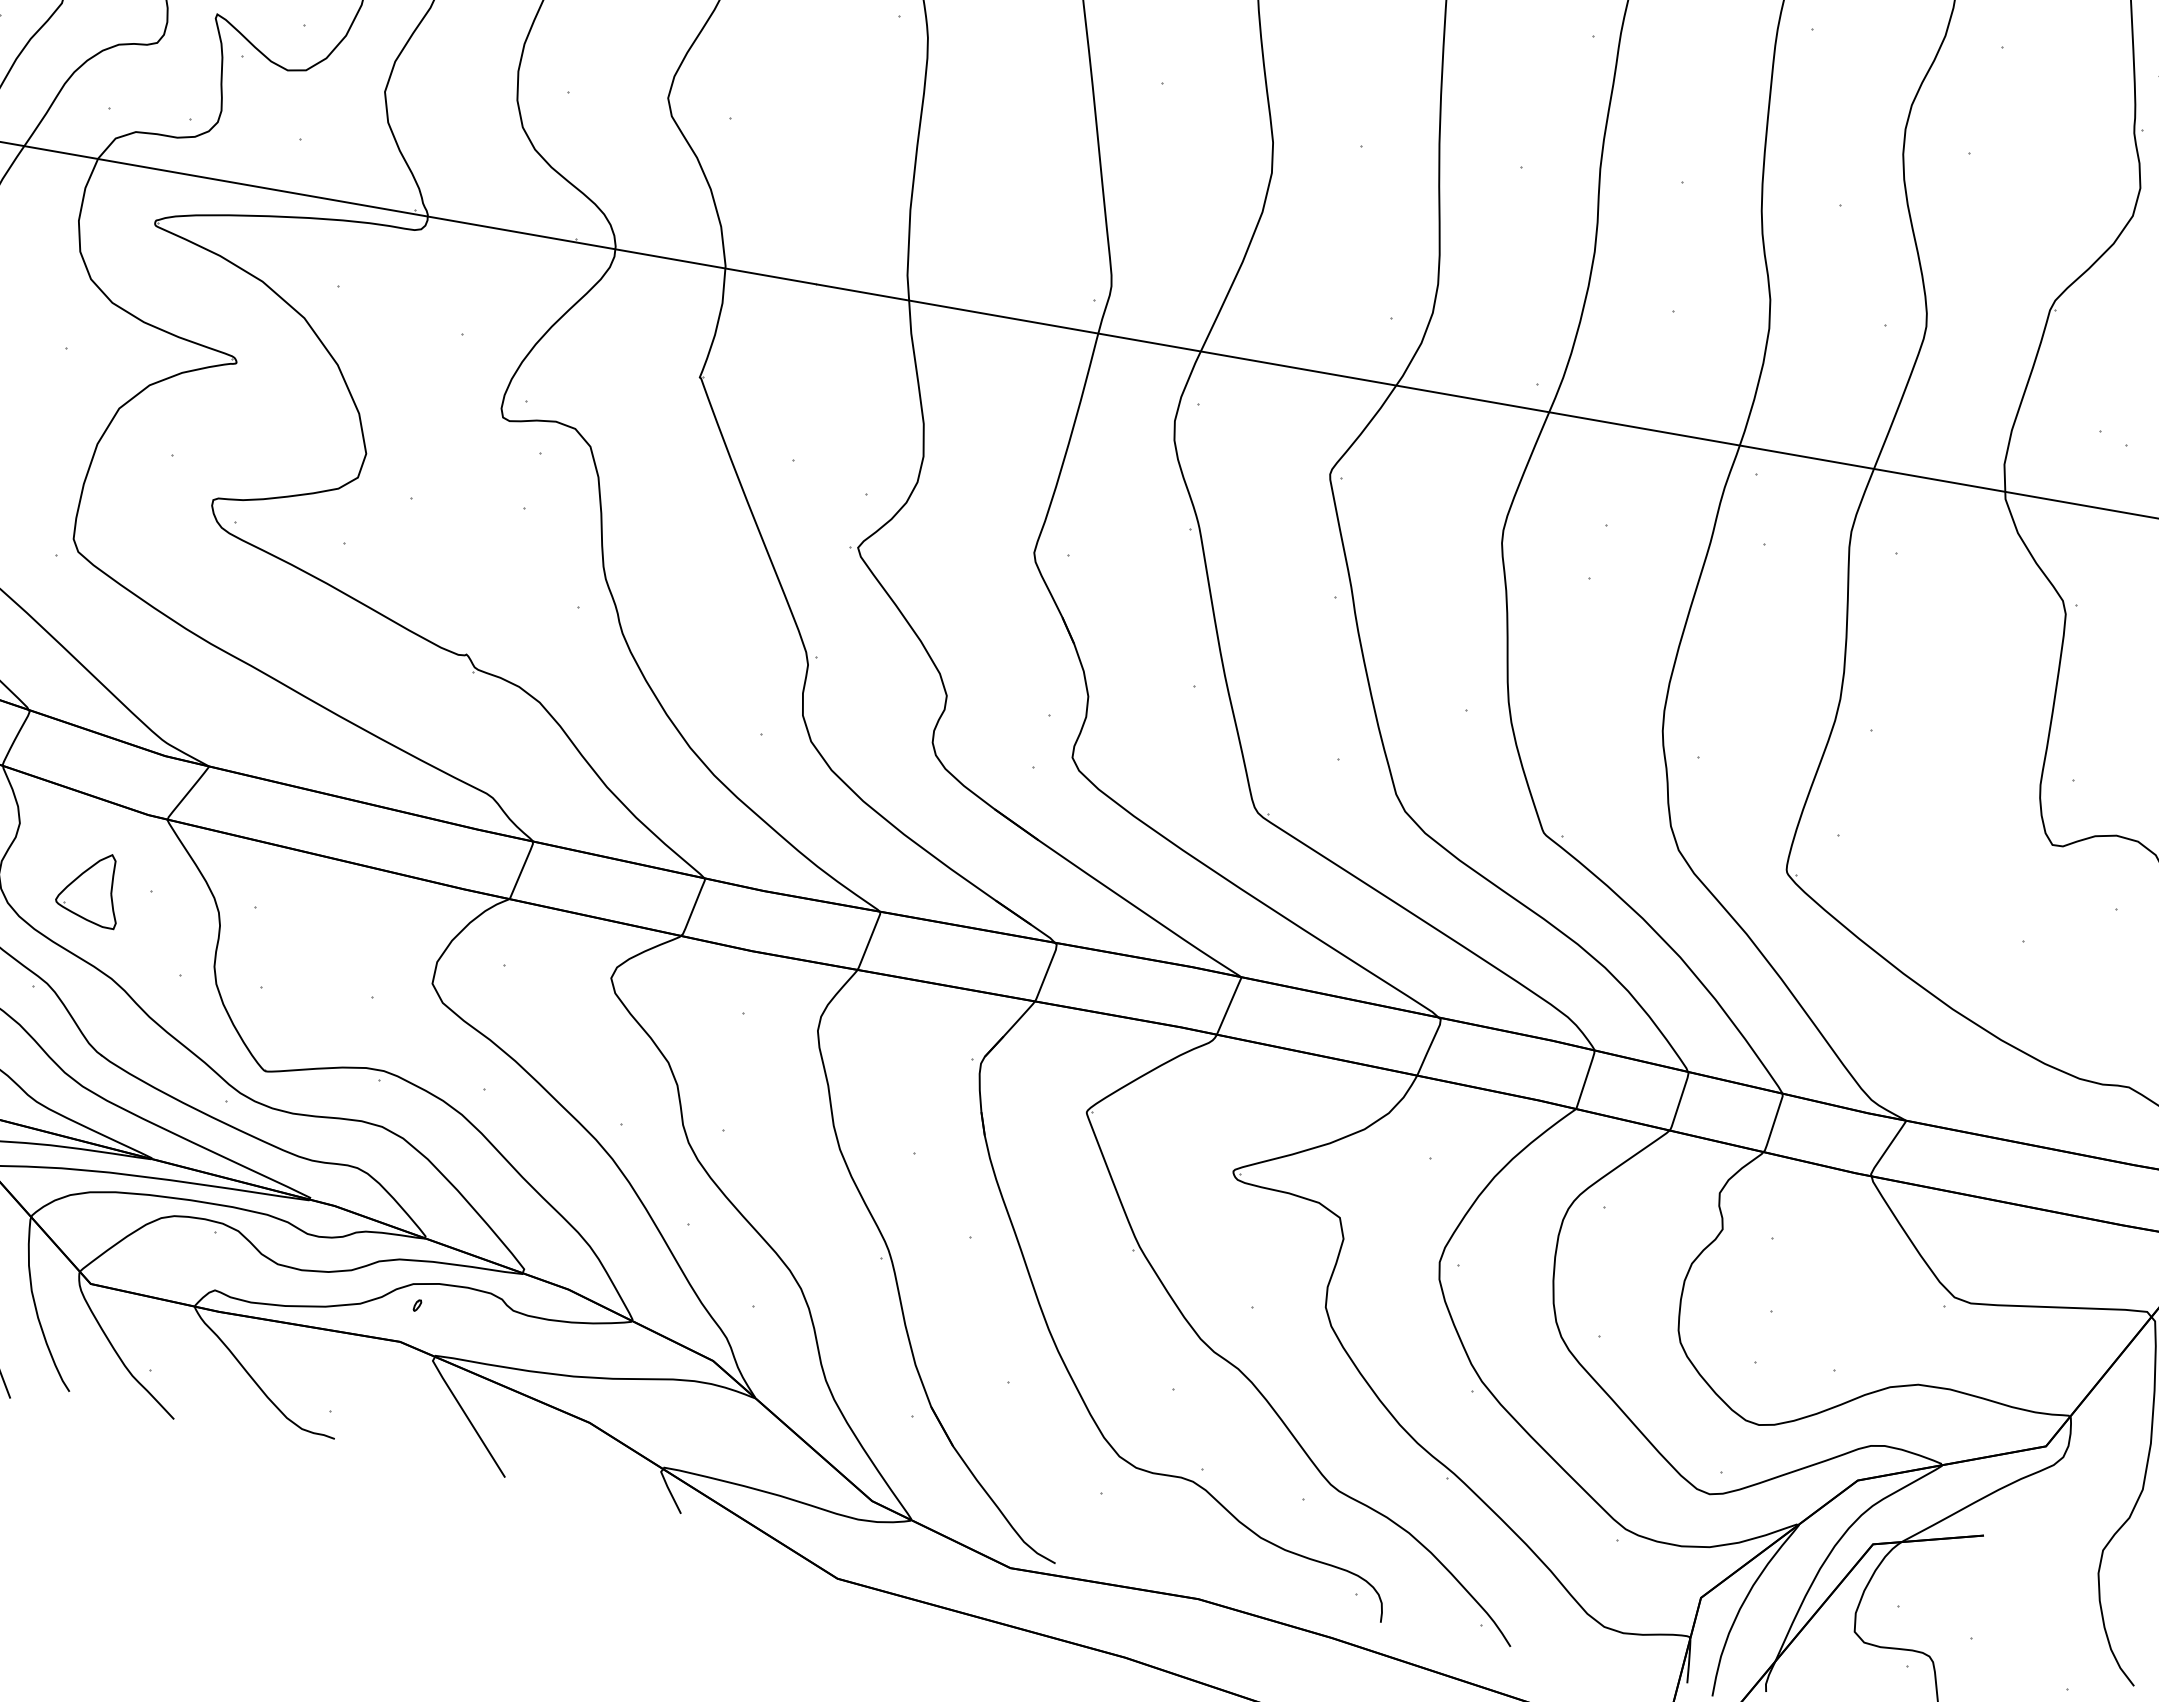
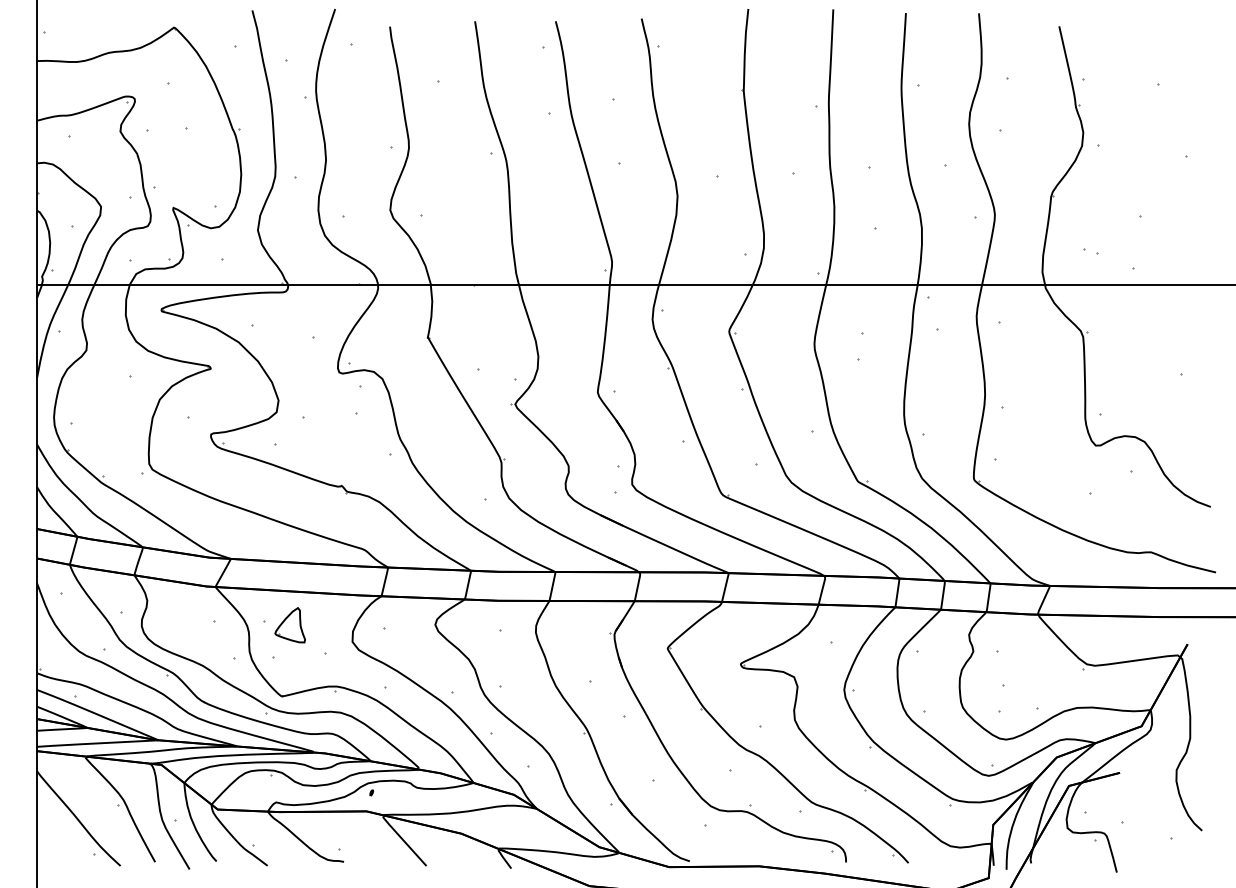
part: (88, 888) -> (289, 625), moved

